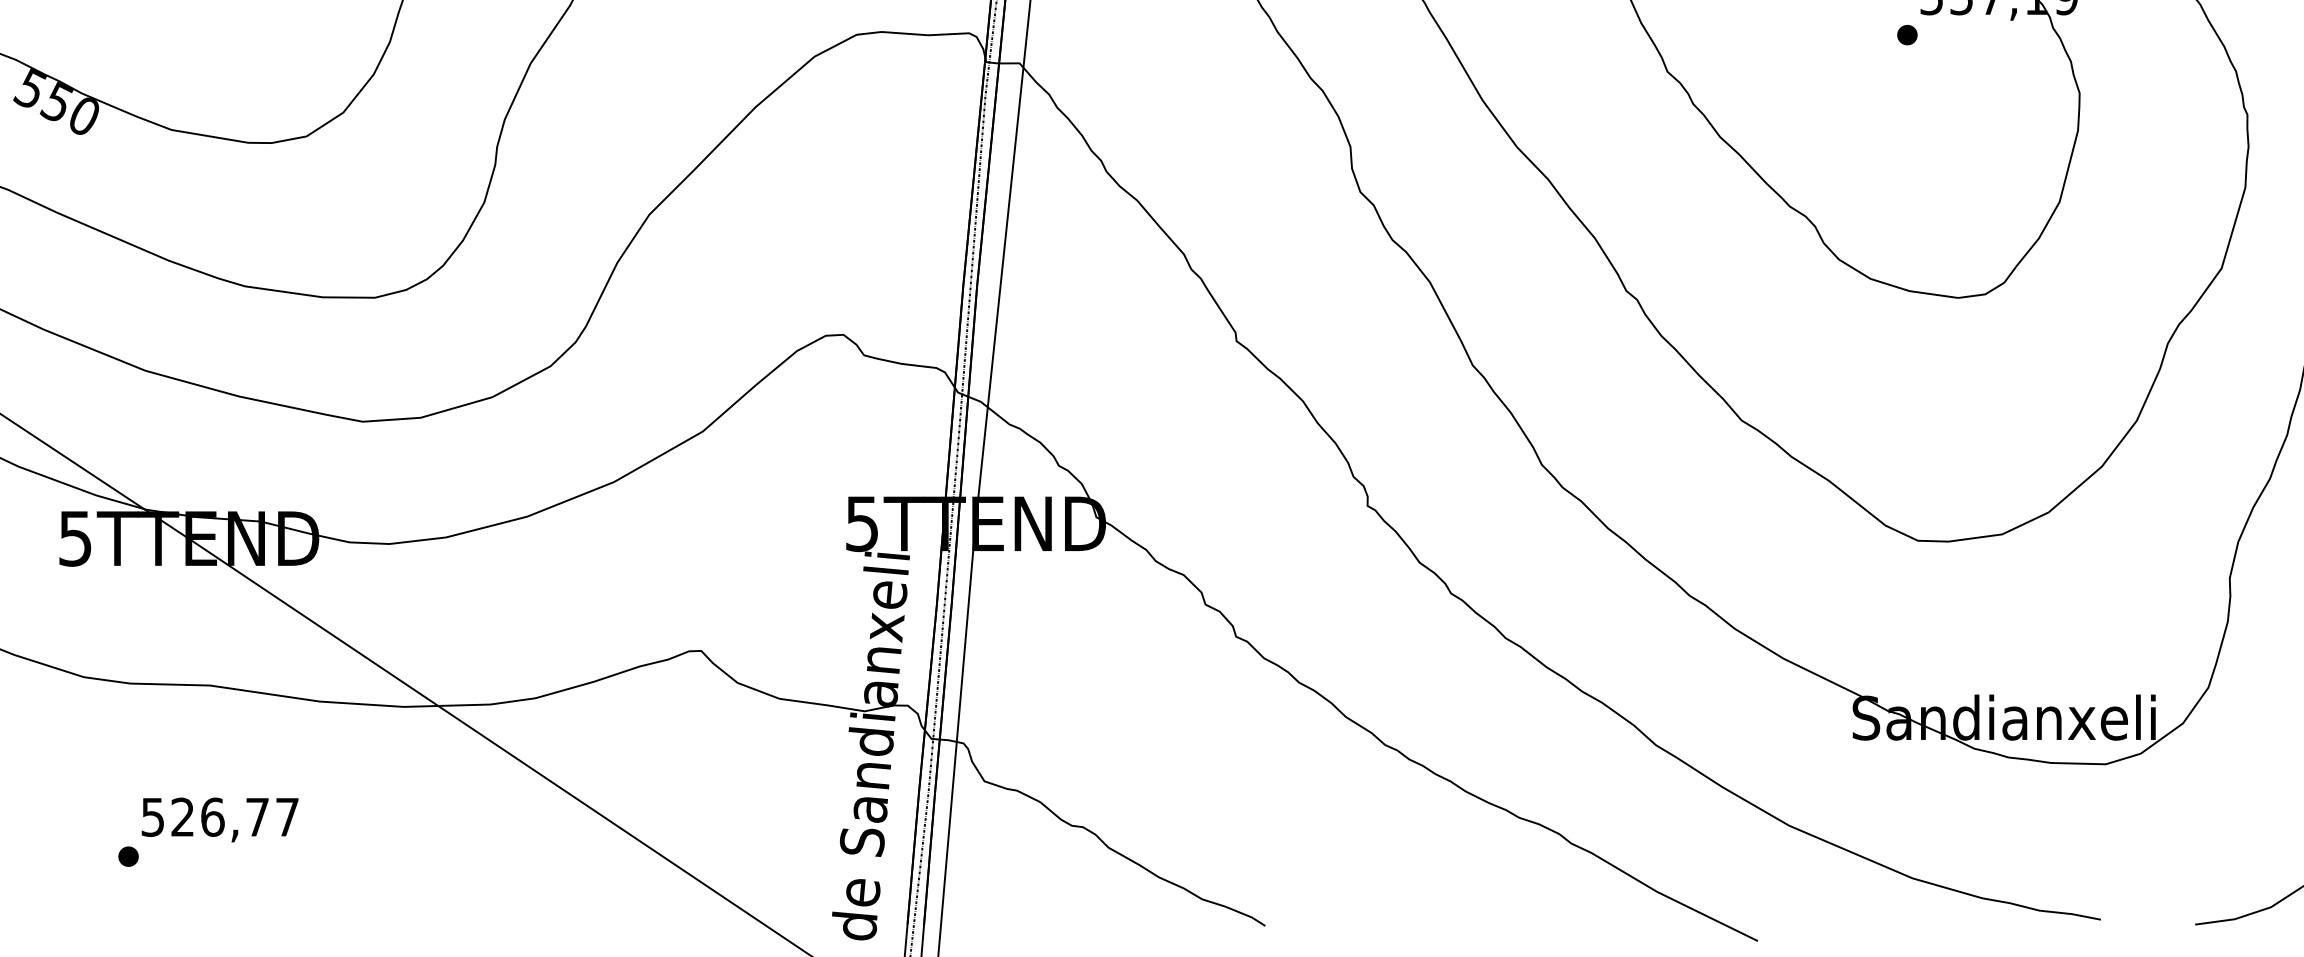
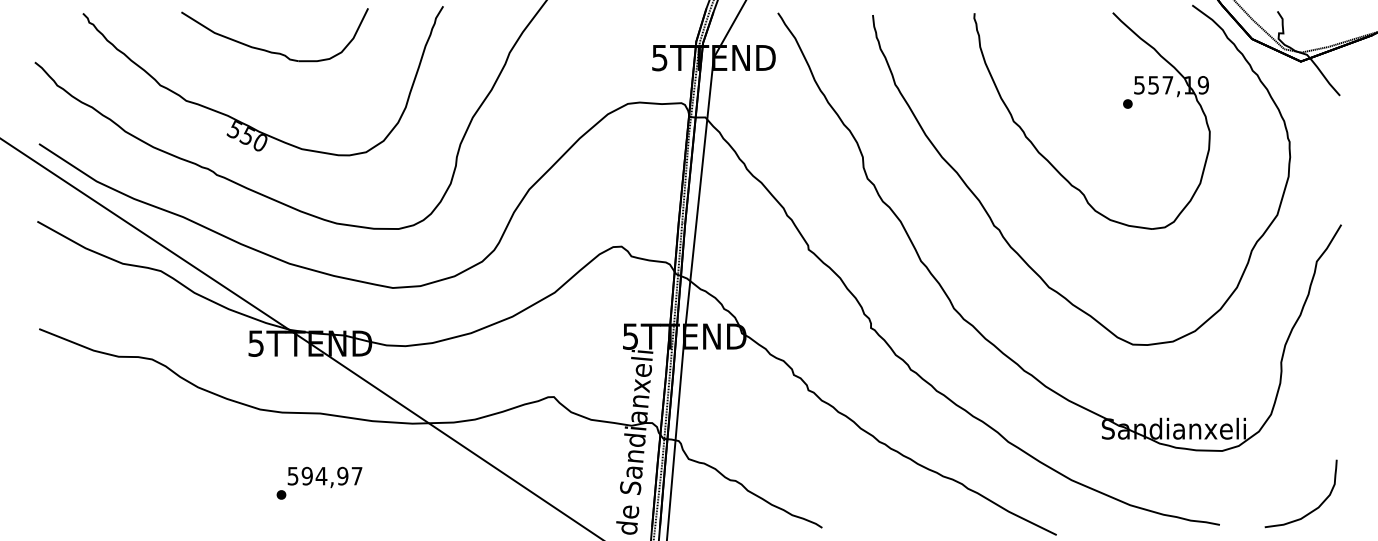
text: (218, 815) -> (324, 475), 526,77 -> 594,97

